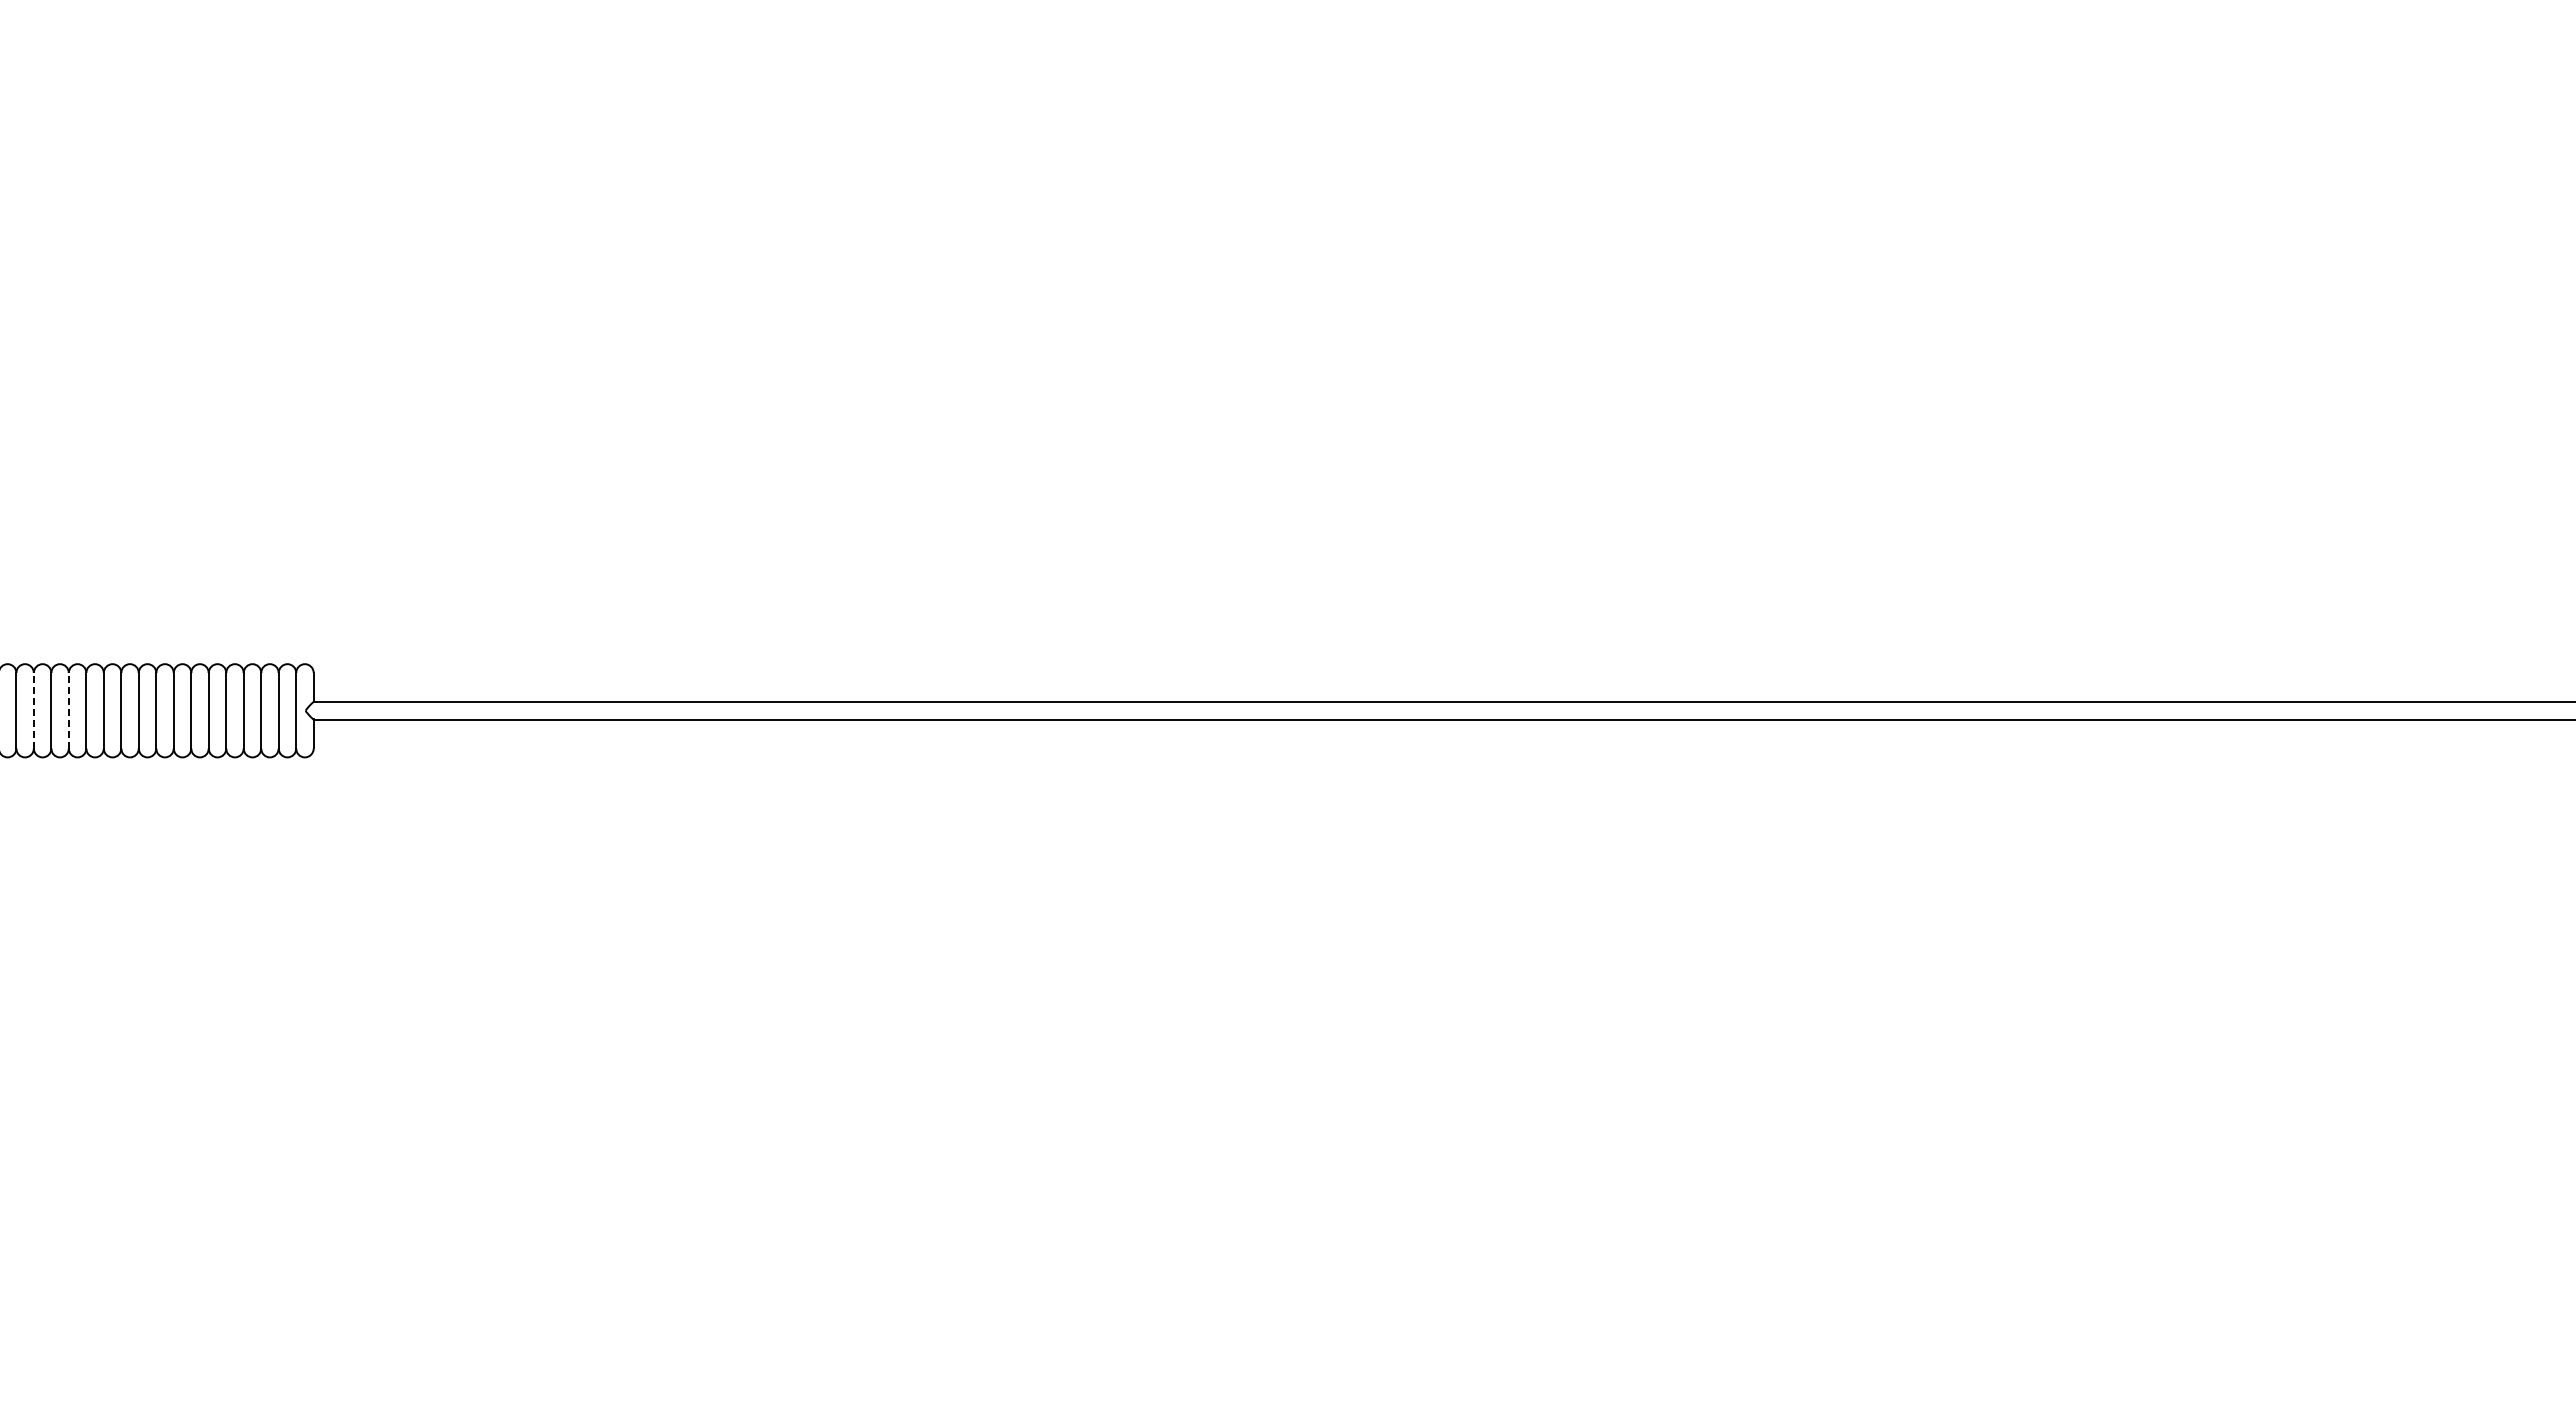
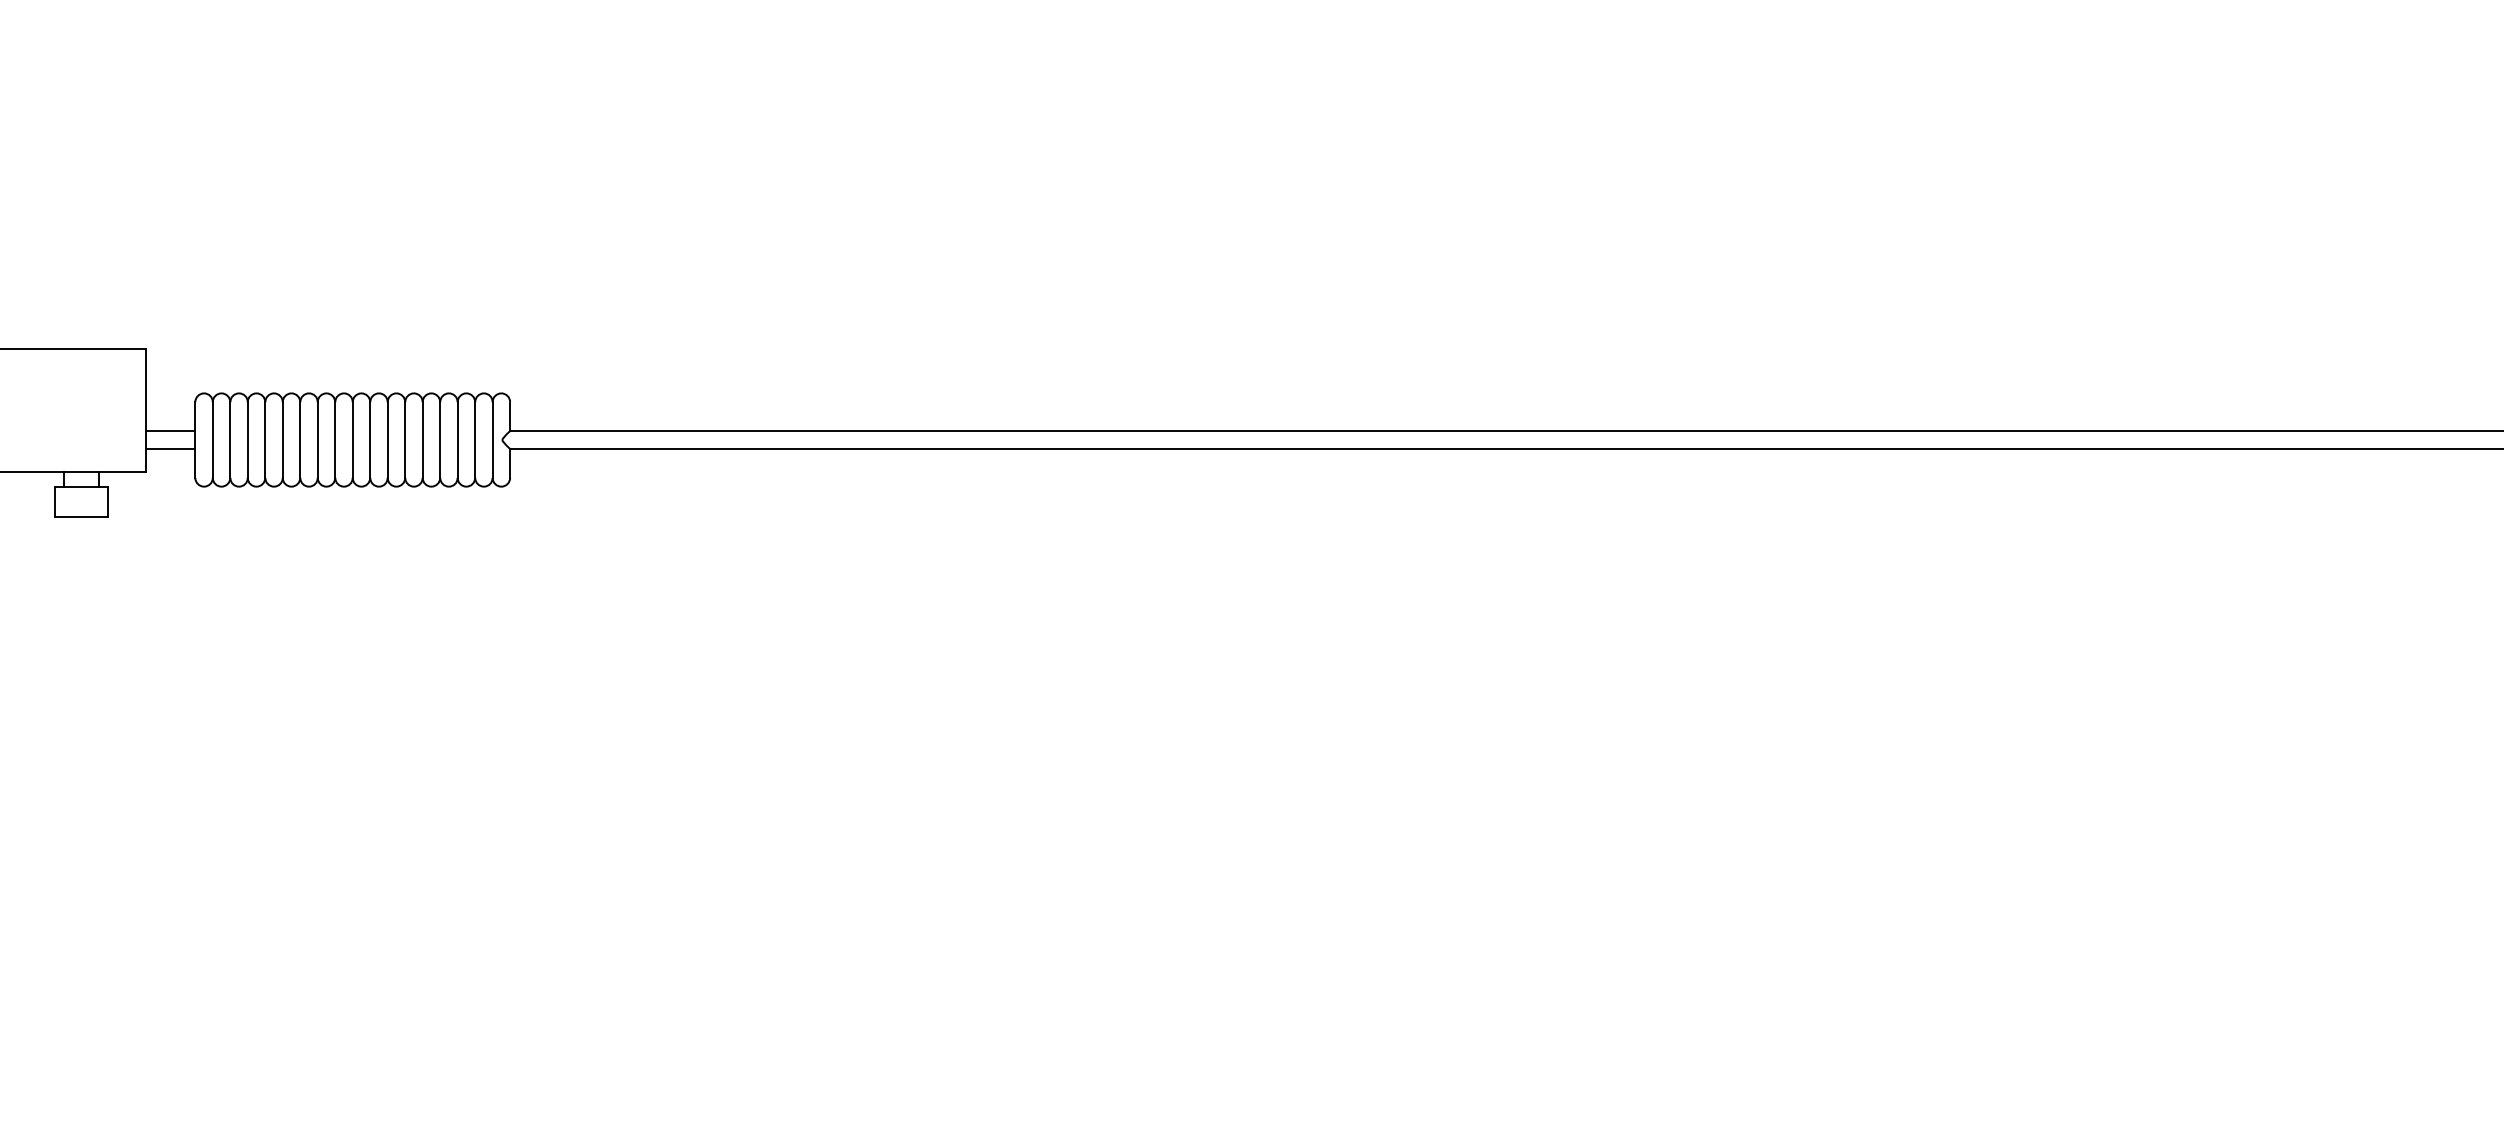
line: (33, 710) -> (229, 439), dashed -> solid
line: (68, 710) -> (264, 439), dashed -> solid

